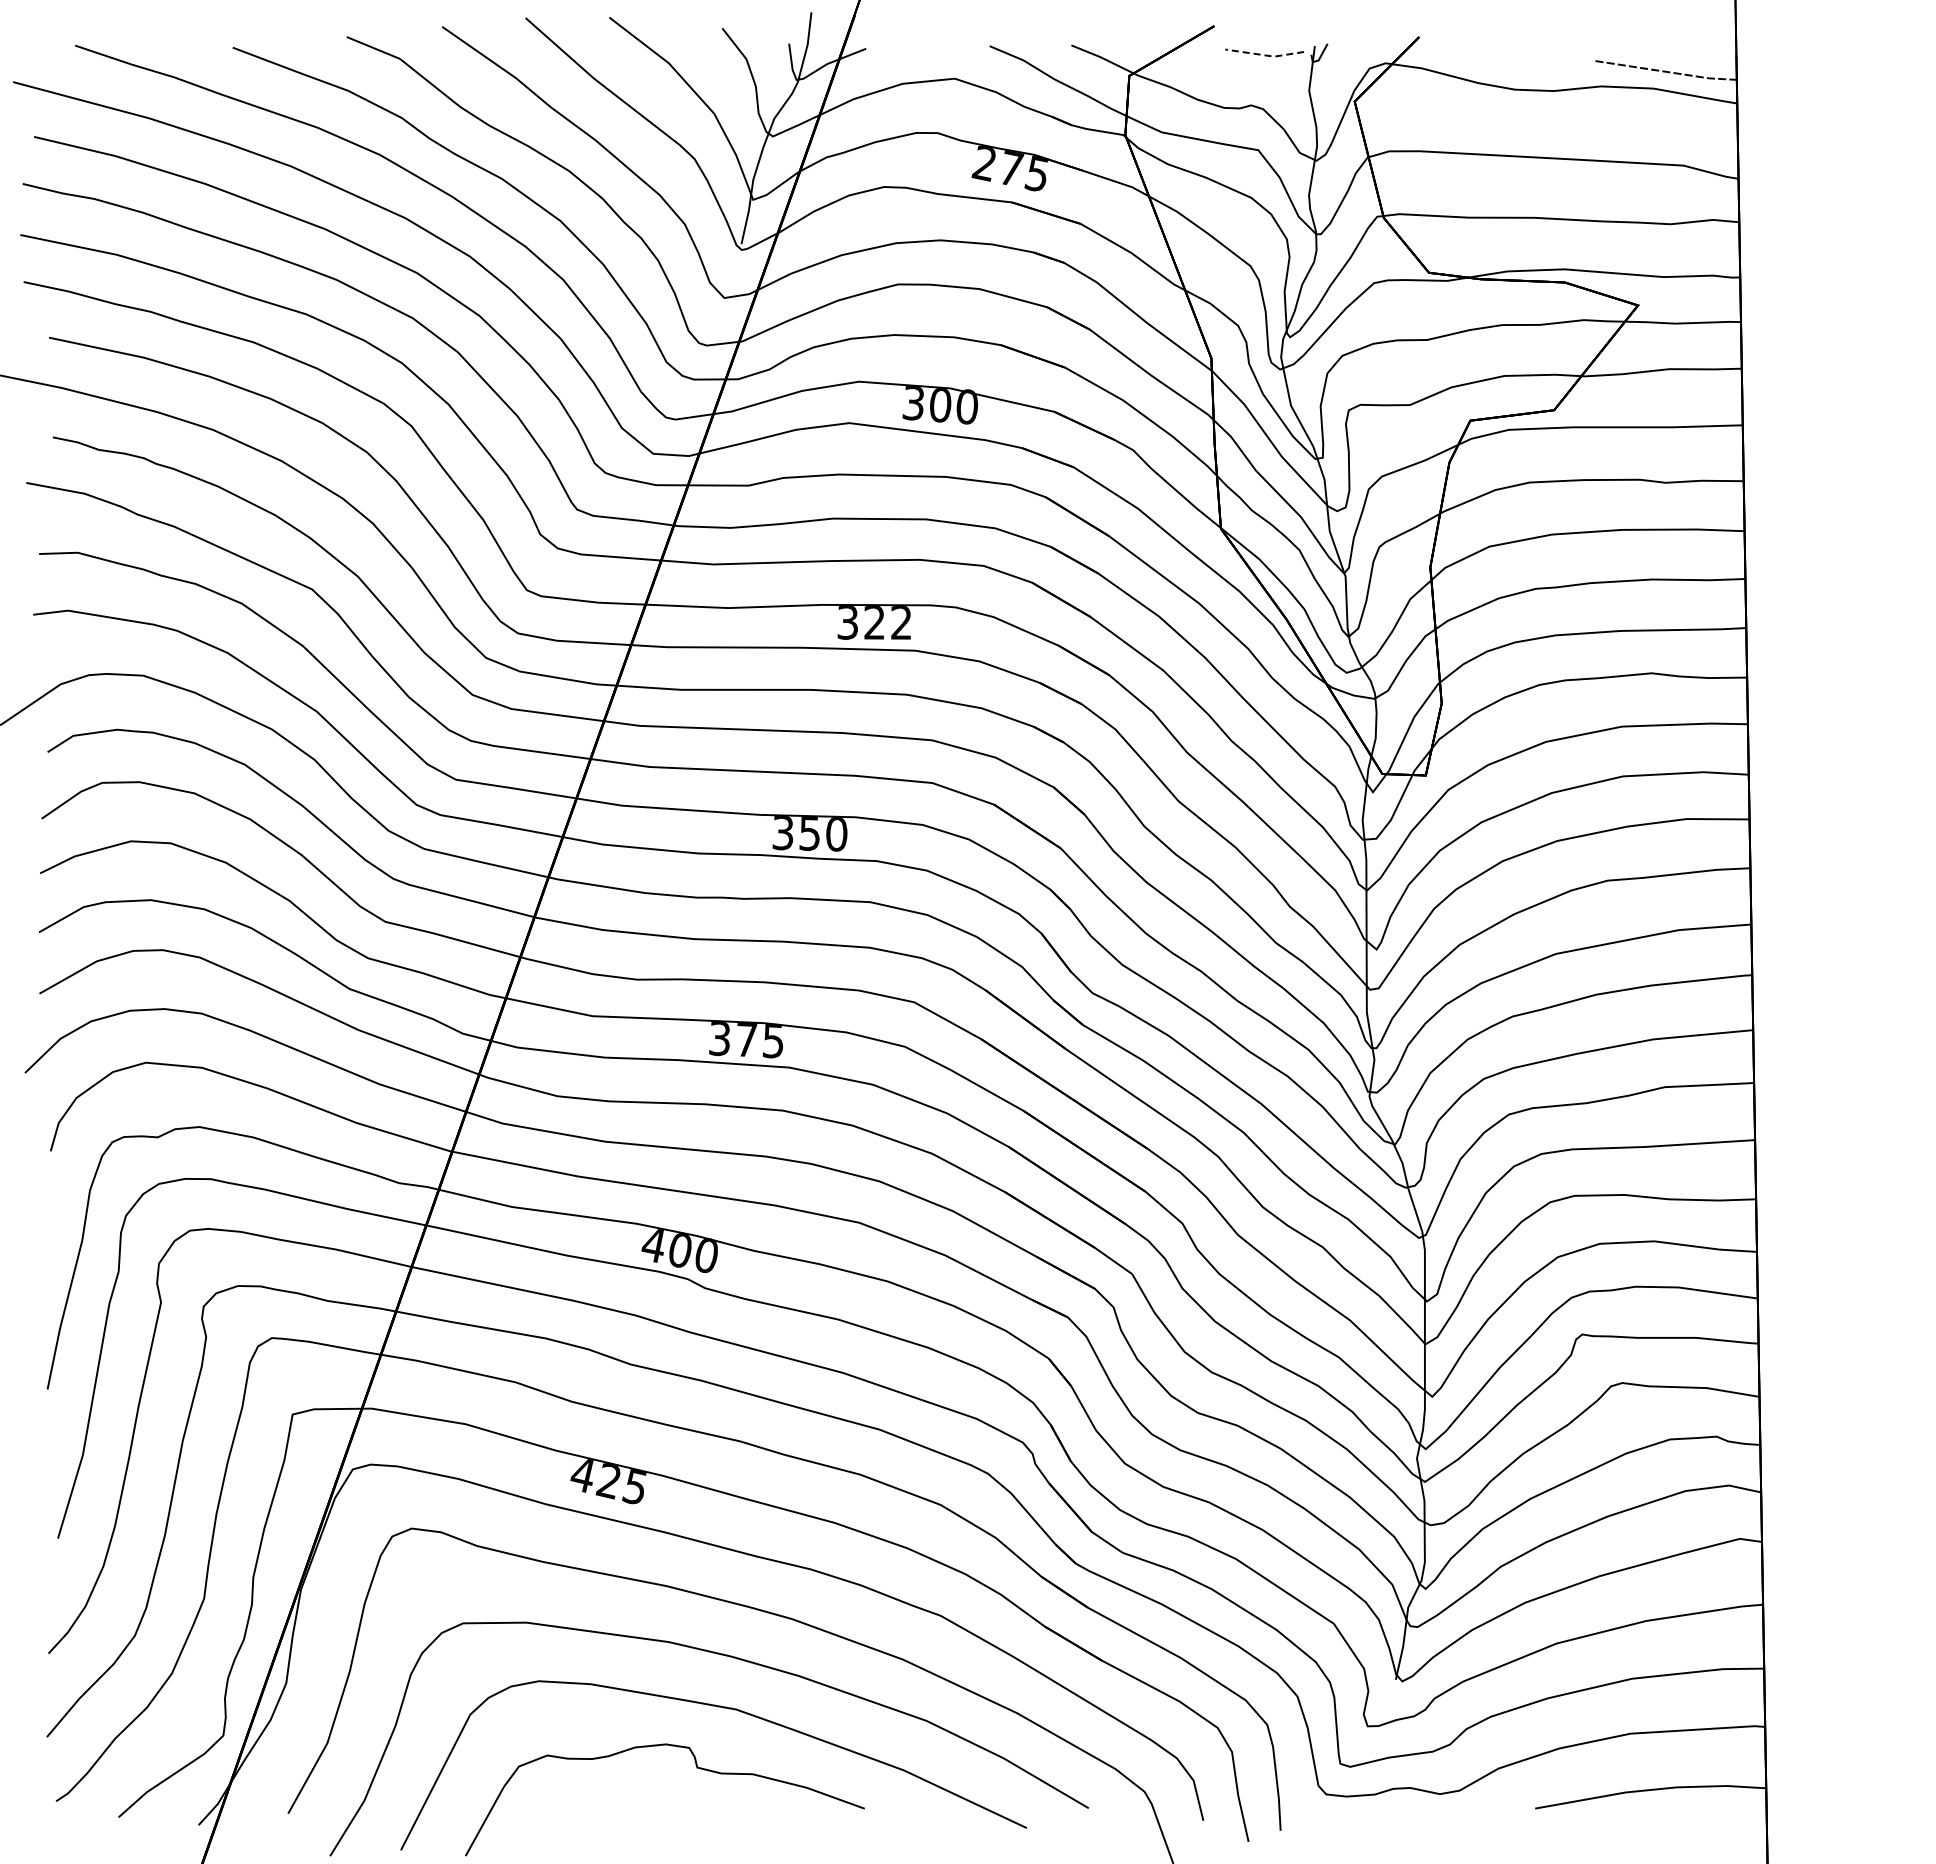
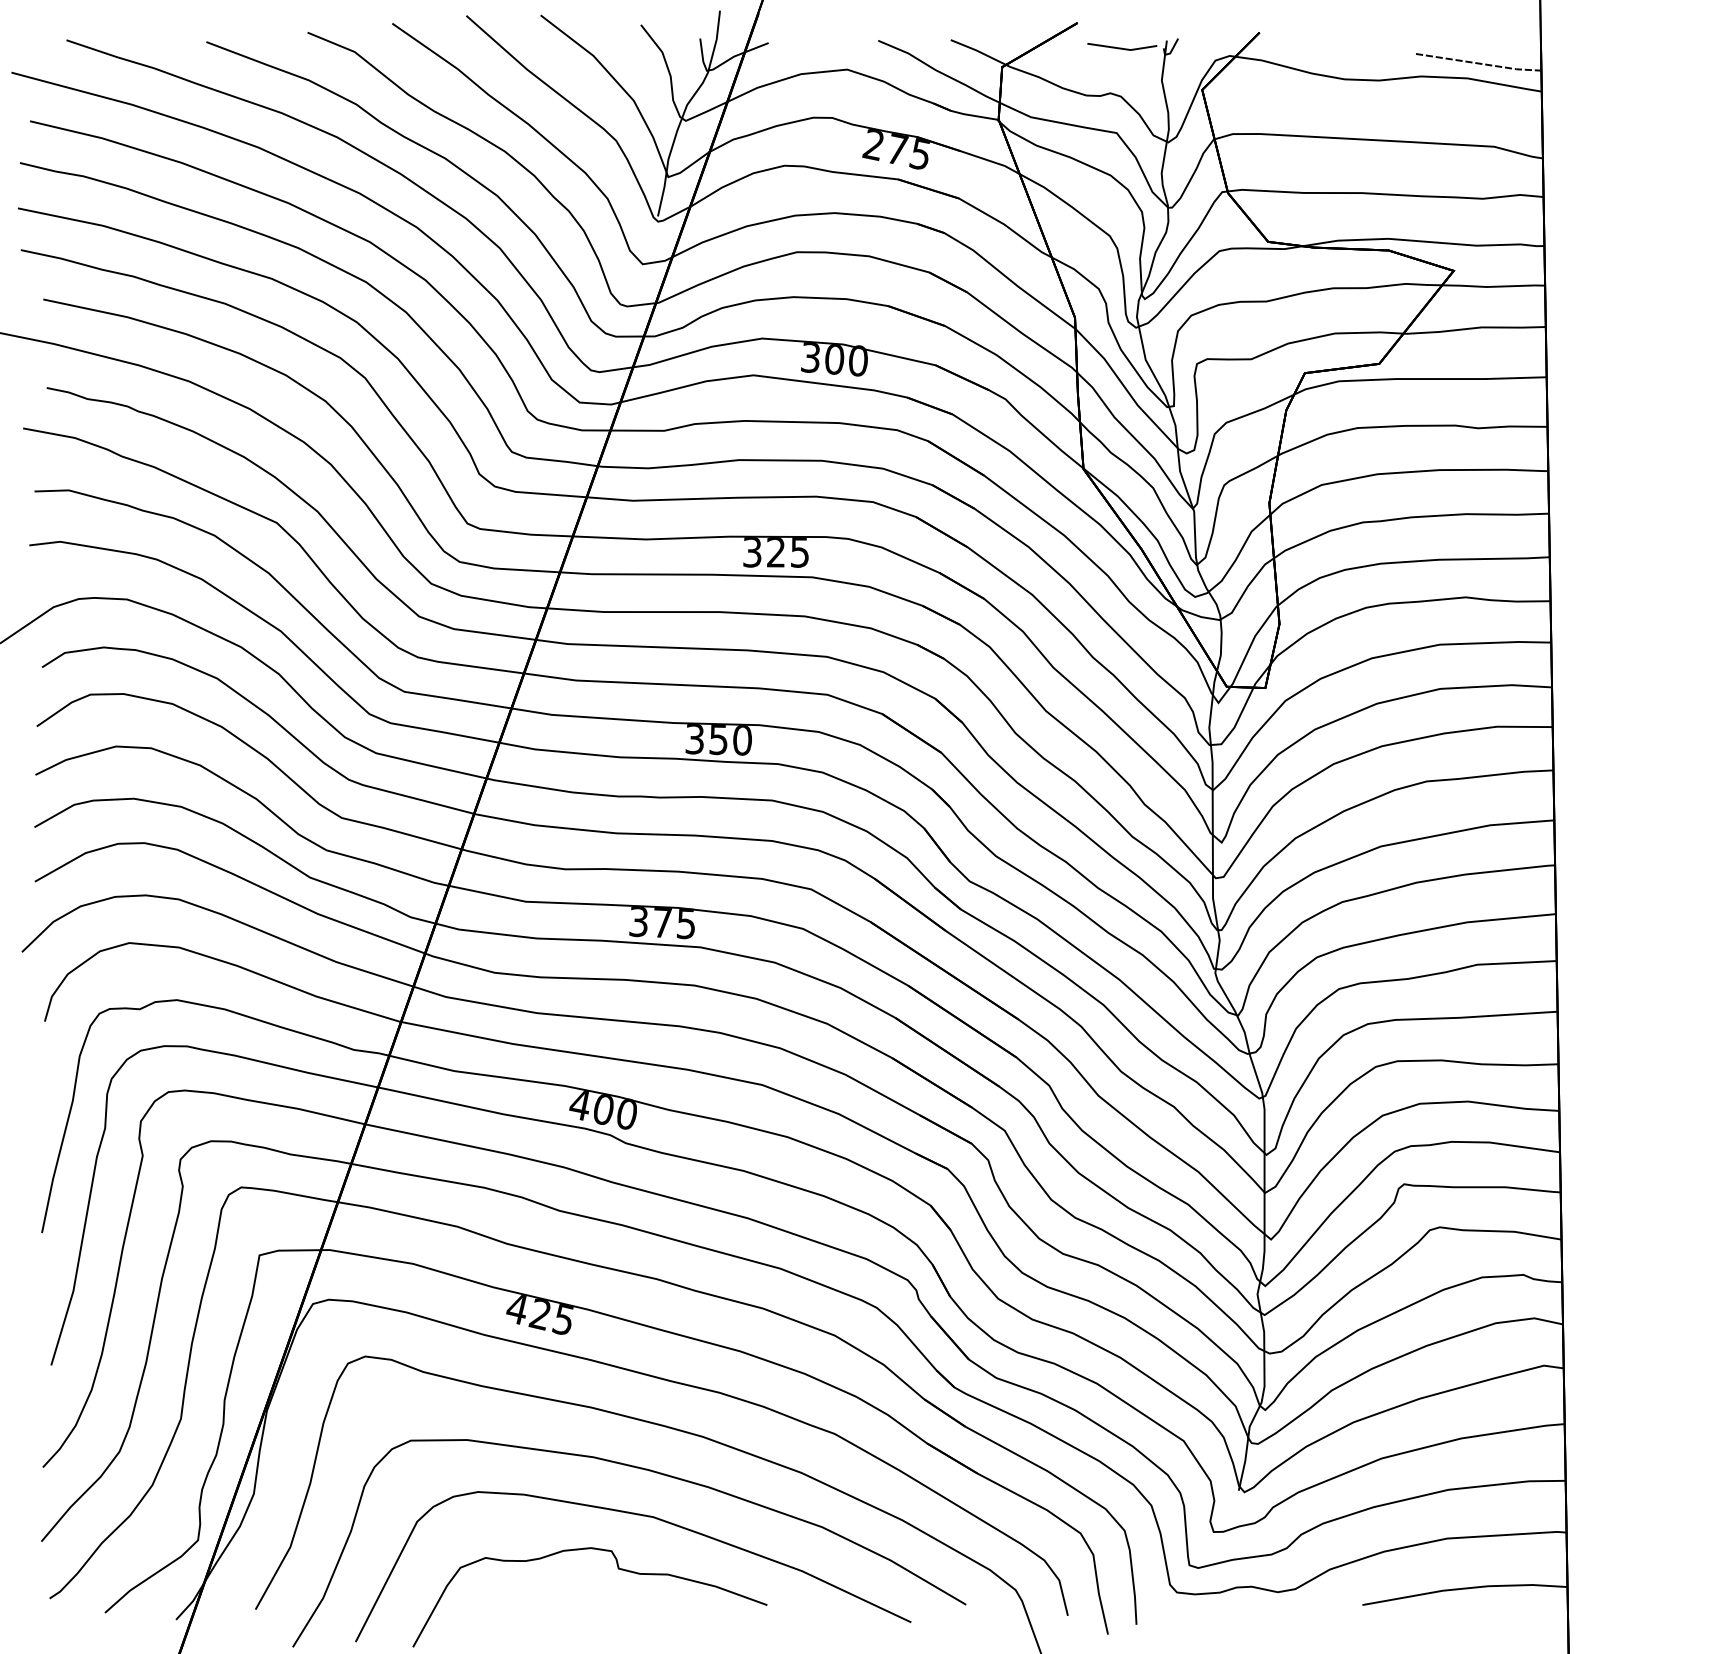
line: (1265, 55) -> (1123, 49), dashed -> solid
text: (901, 623) -> (799, 553), 322 -> 325

